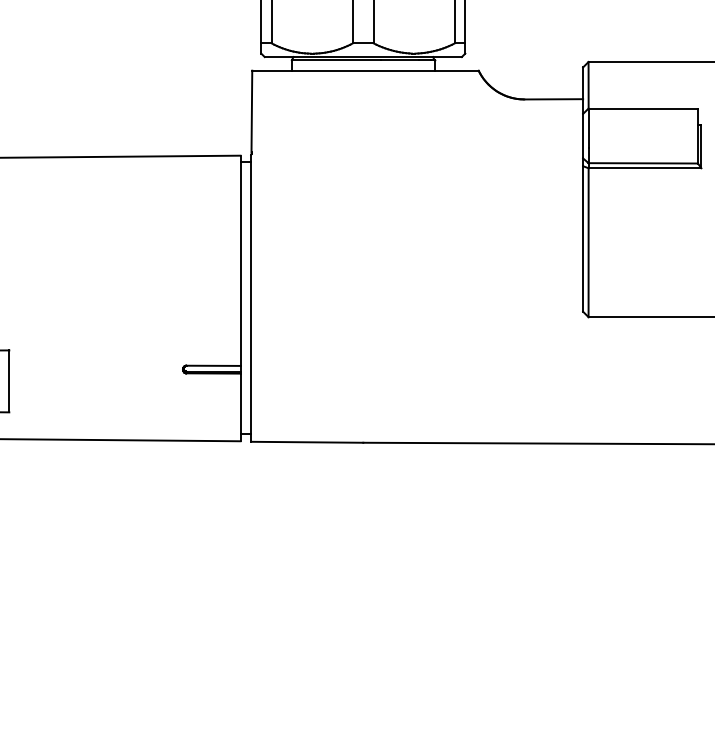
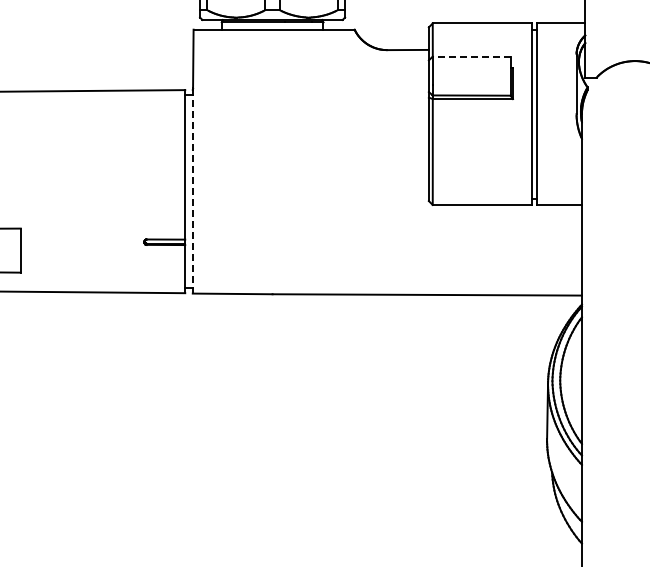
line: (643, 108) -> (471, 56), solid -> dashed
line: (250, 298) -> (192, 191), solid -> dashed

